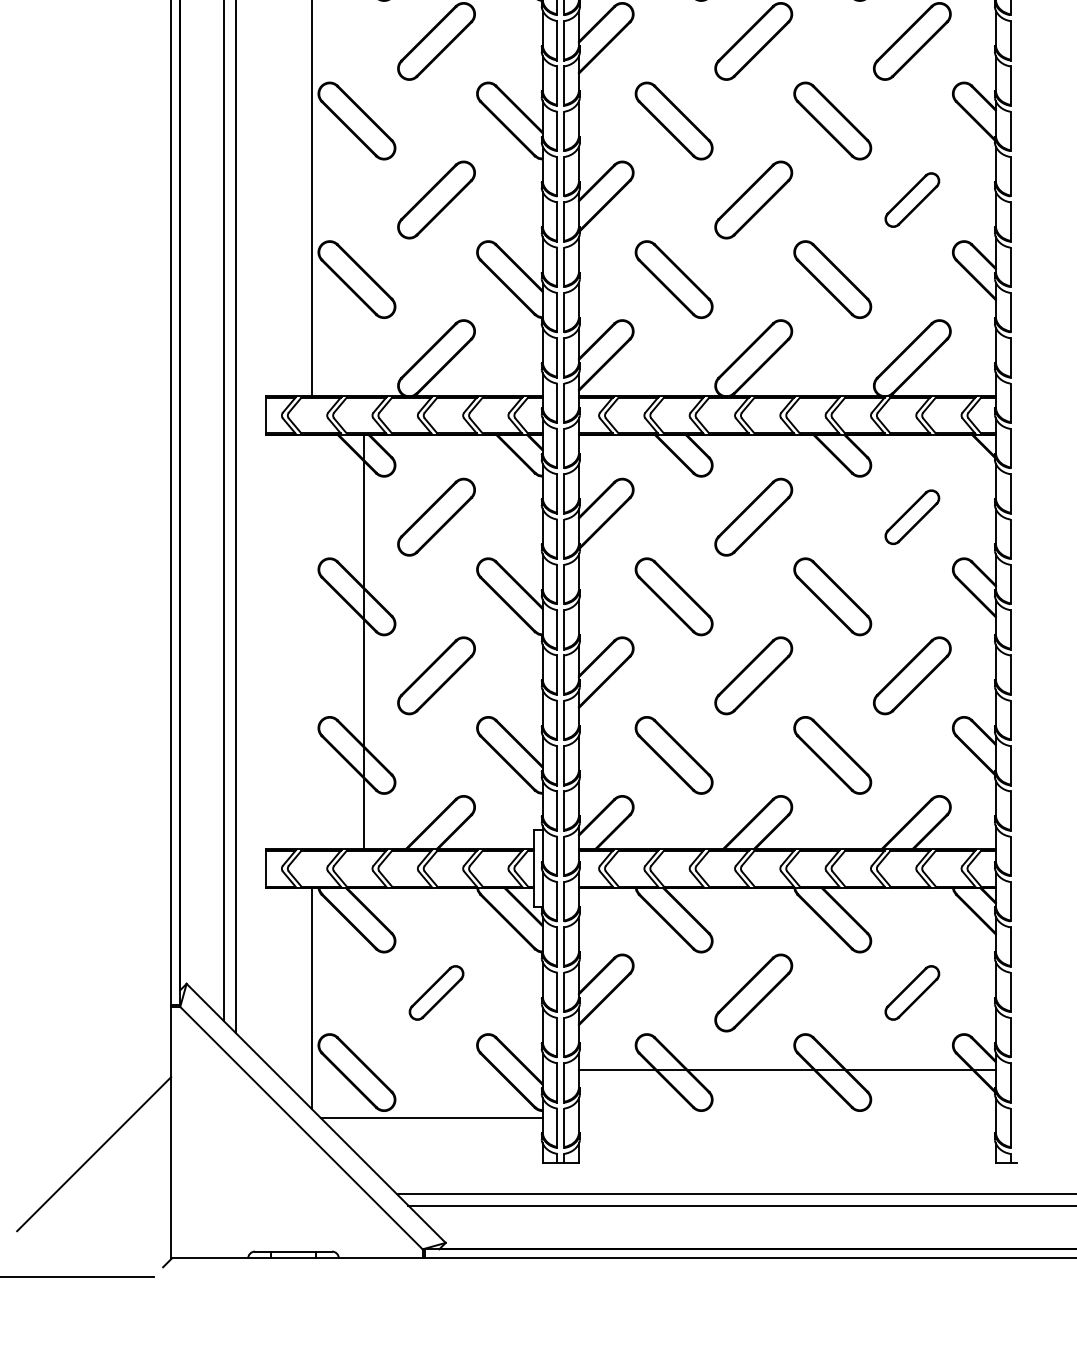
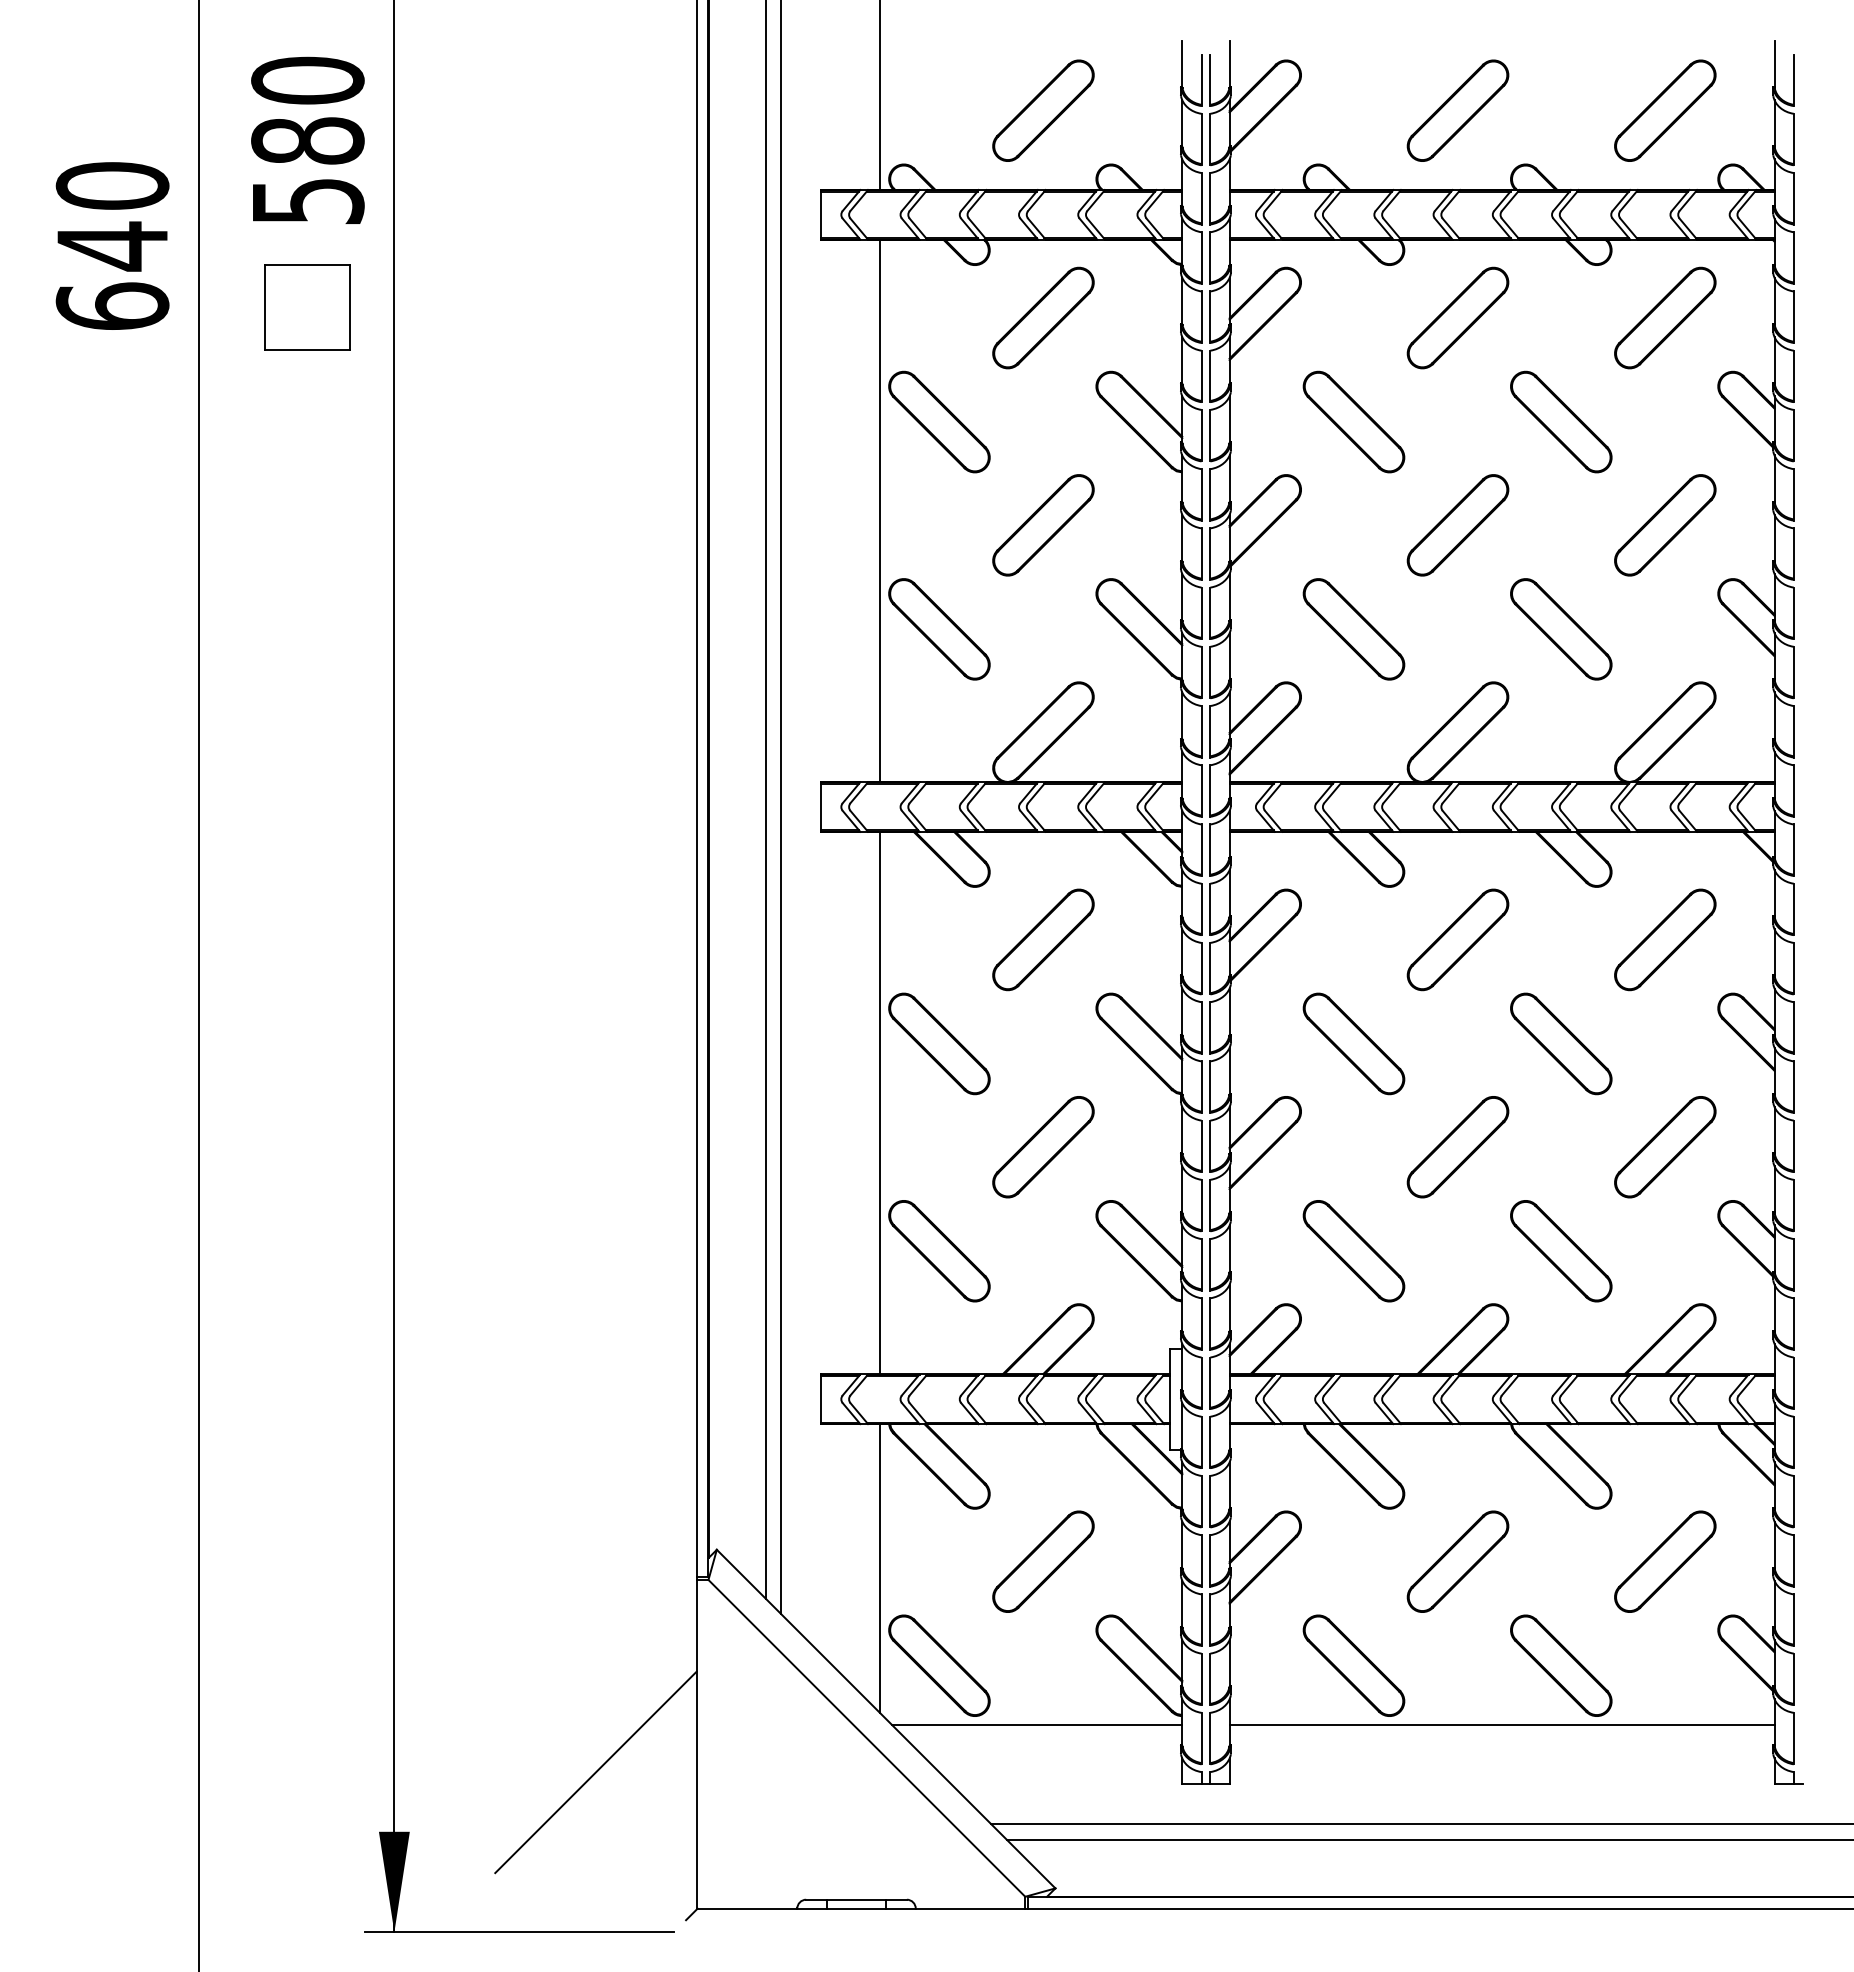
part: (912, 200) -> (1665, 525), size x1.43
part: (912, 516) -> (1665, 939), size x1.43
line: (363, 642) -> (880, 1103), moved
part: (436, 992) -> (1043, 1561), size x1.43
part: (912, 992) -> (1665, 1561), size x1.43
line: (786, 1070) -> (1501, 1725), moved

